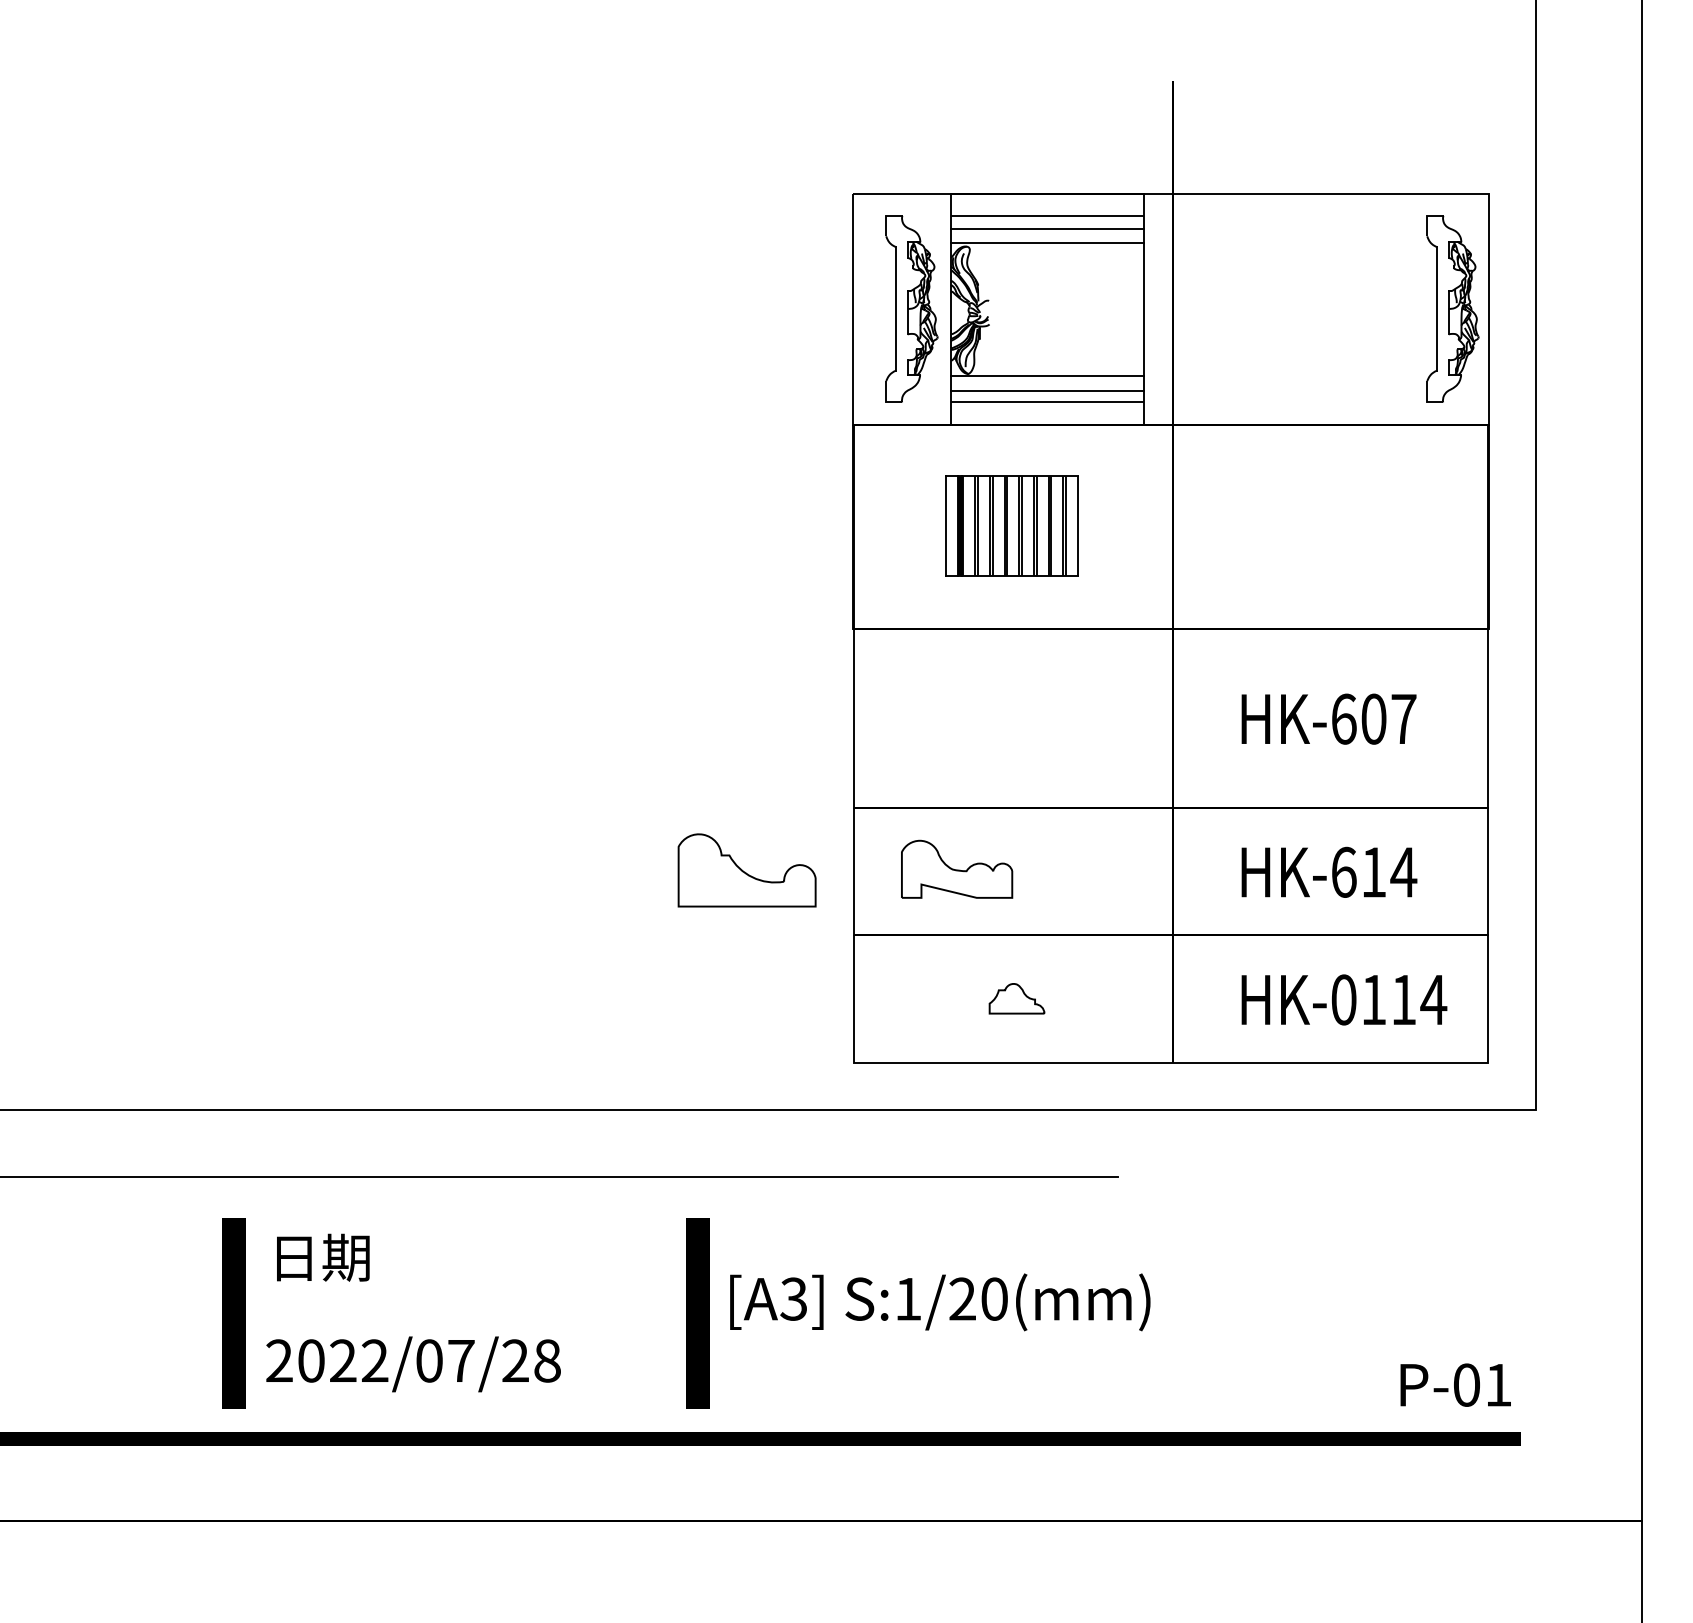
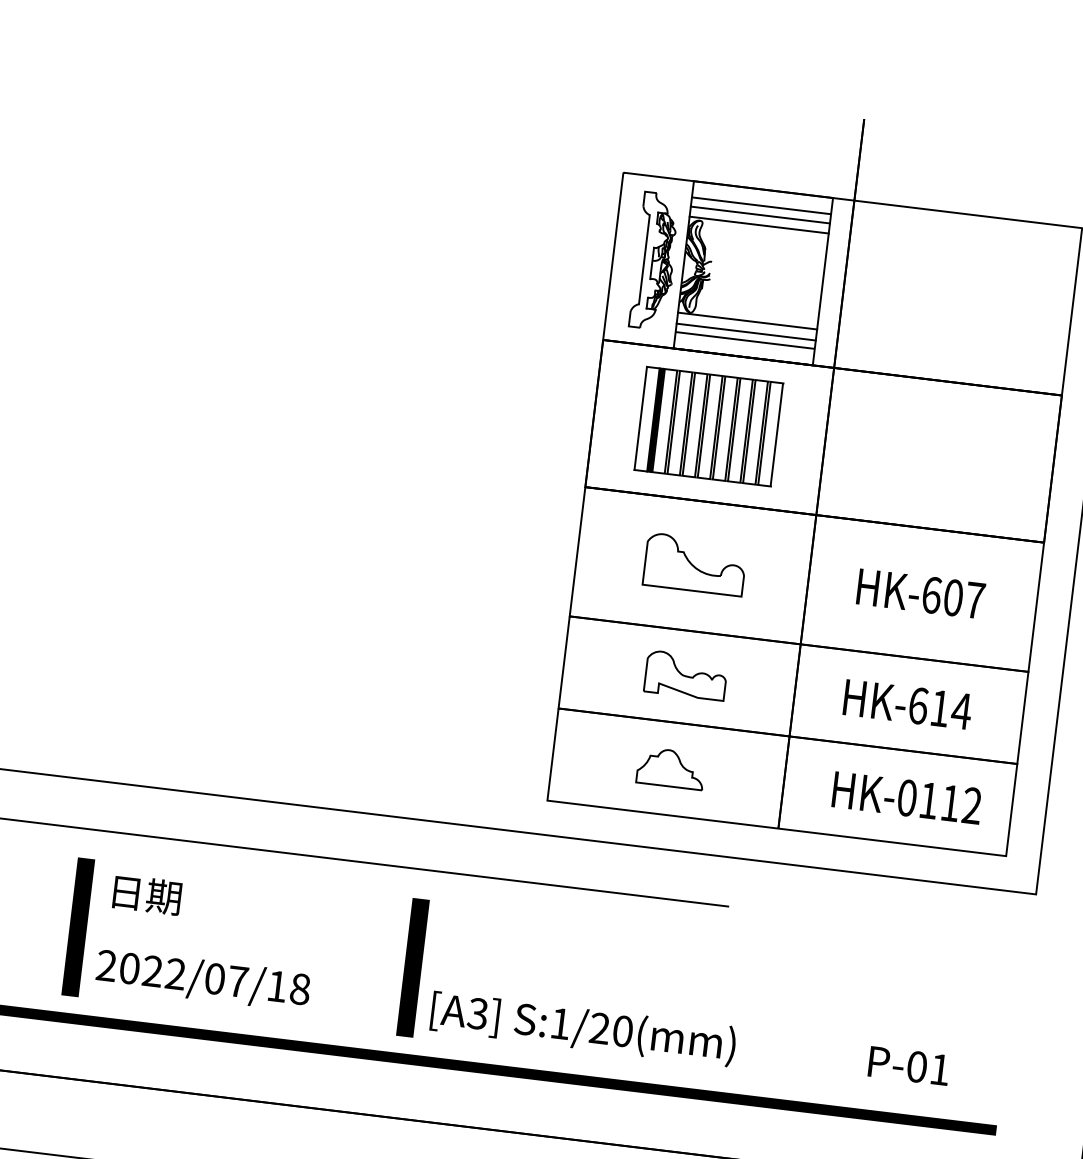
part: (1452, 308) -> (1046, 308), removed
part: (1012, 525) -> (709, 426), size x1.43
part: (957, 868) -> (686, 675), moved
part: (746, 870) -> (694, 564), moved
part: (1016, 998) -> (670, 768), size x1.67
text: (1433, 999) -> (971, 805), HK-0114 -> HK-0112
text: (940, 1302) -> (583, 1029), moved
text: (515, 1360) -> (277, 986), 2022/07/28 -> 2022/07/18
text: (1455, 1384) -> (909, 1065), moved

